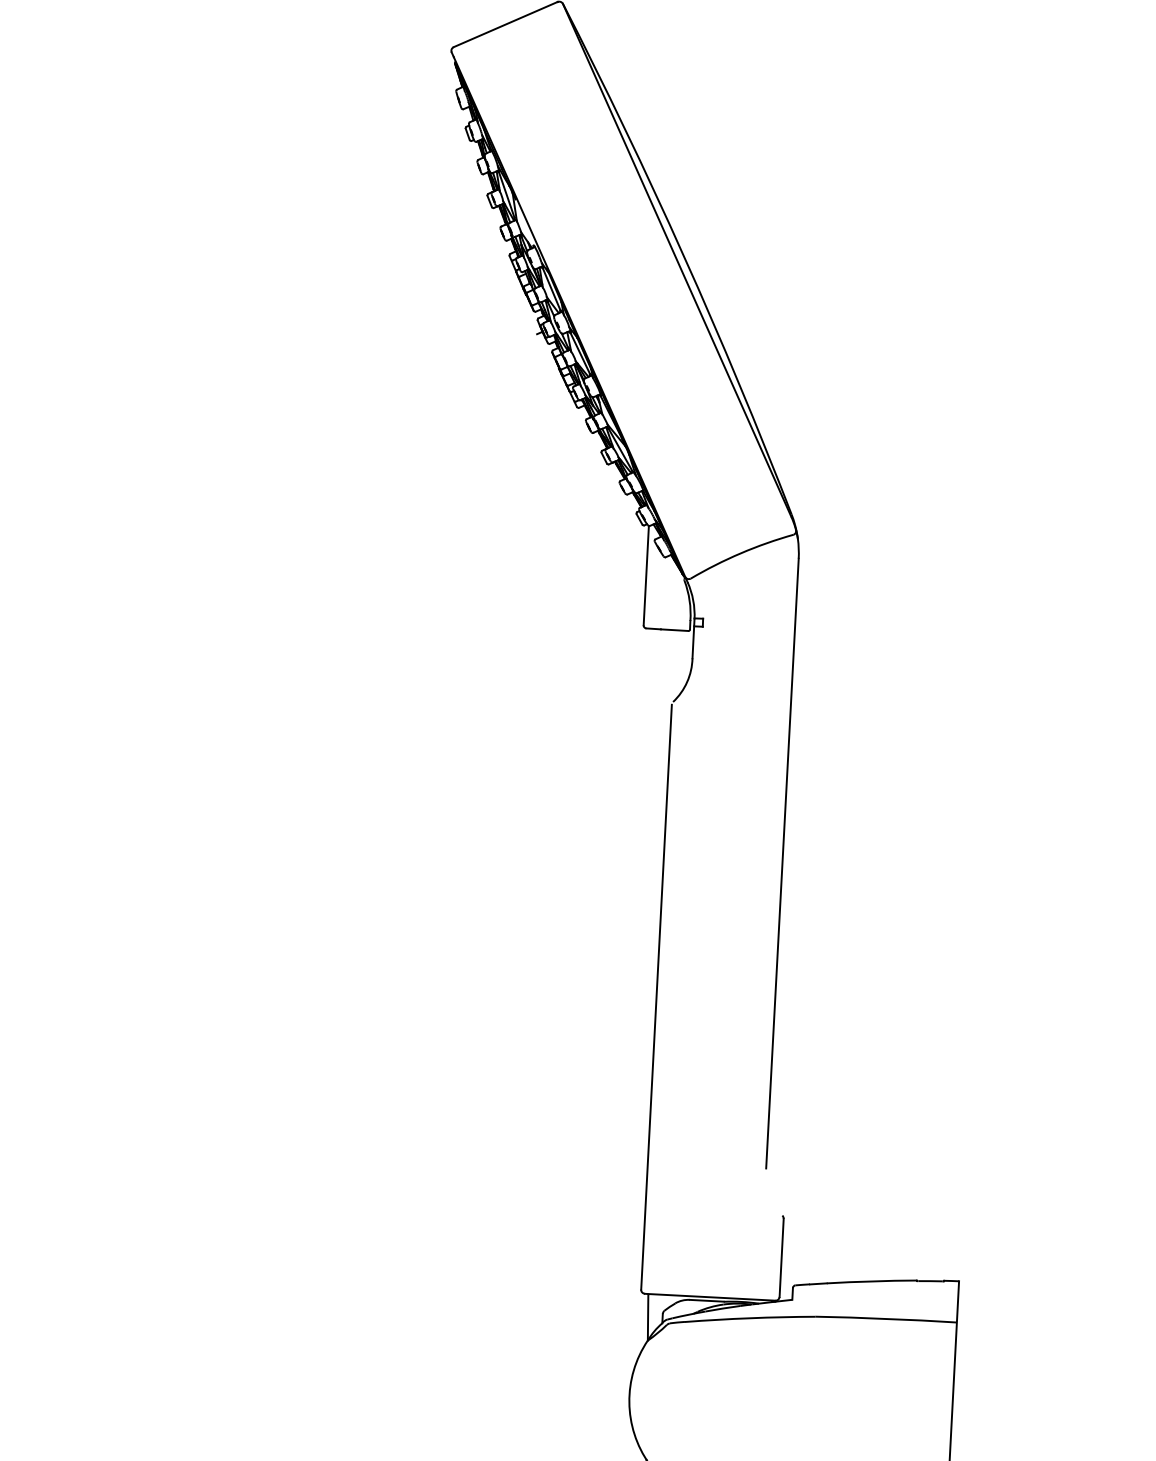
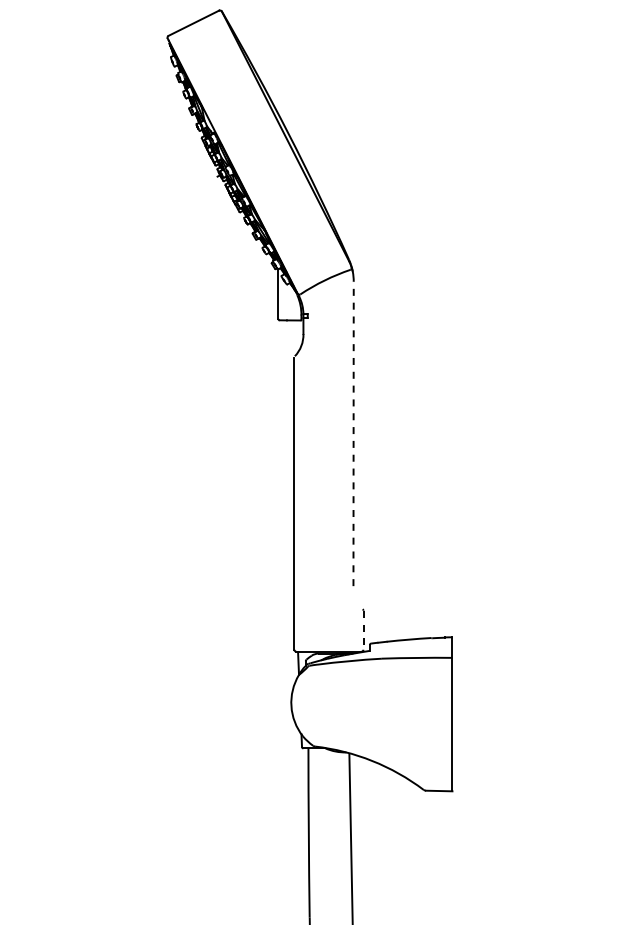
line: (782, 862) -> (353, 433), solid -> dashed
line: (781, 1258) -> (363, 630), solid -> dashed

